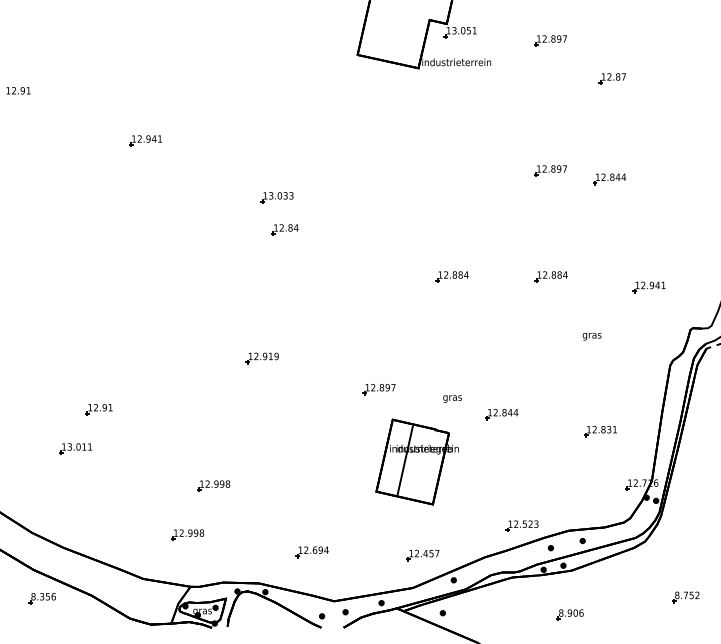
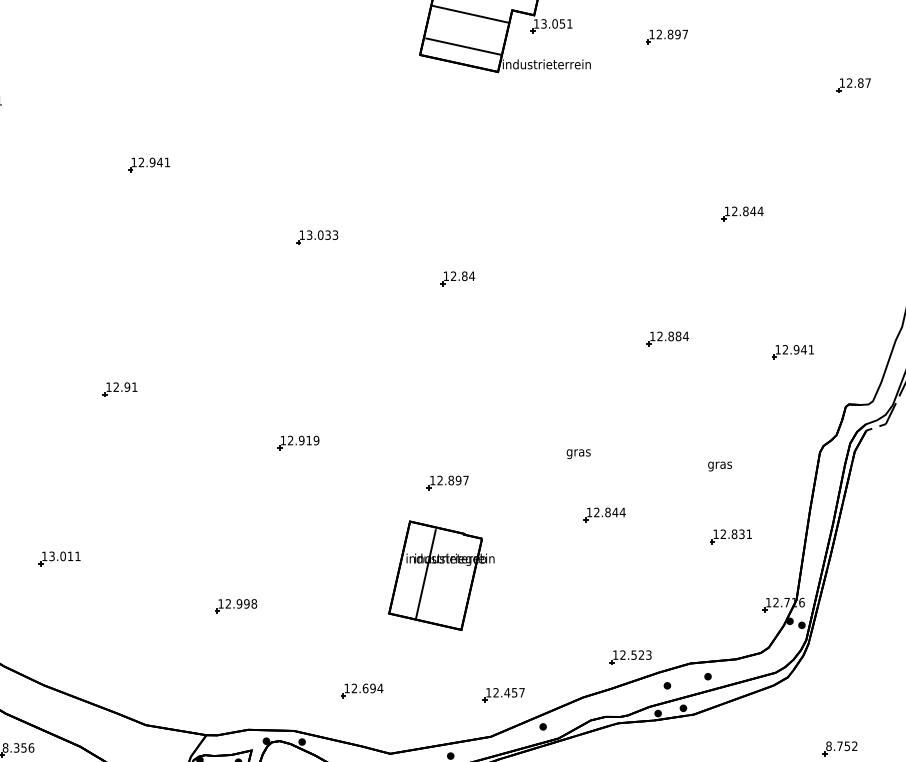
line: (396, 22) -> (469, 13), added
line: (391, 48) -> (463, 46), added
part: (611, 78) -> (852, 85), moved
part: (550, 170) -> (666, 202), removed
part: (284, 229) -> (457, 278), moved
part: (451, 276) -> (540, 338), removed
text: (591, 336) -> (719, 466), moved
text: (452, 398) -> (578, 453), moved
part: (98, 409) -> (119, 389), moved
part: (416, 461) -> (440, 574), moved
part: (187, 534) -> (202, 668), removed

